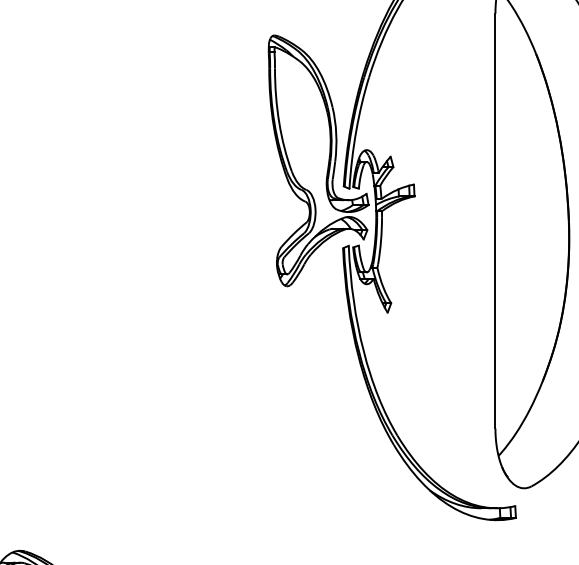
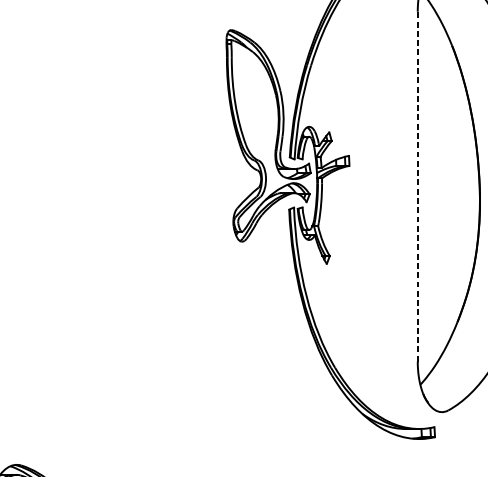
line: (495, 220) -> (417, 186), solid -> dashed

